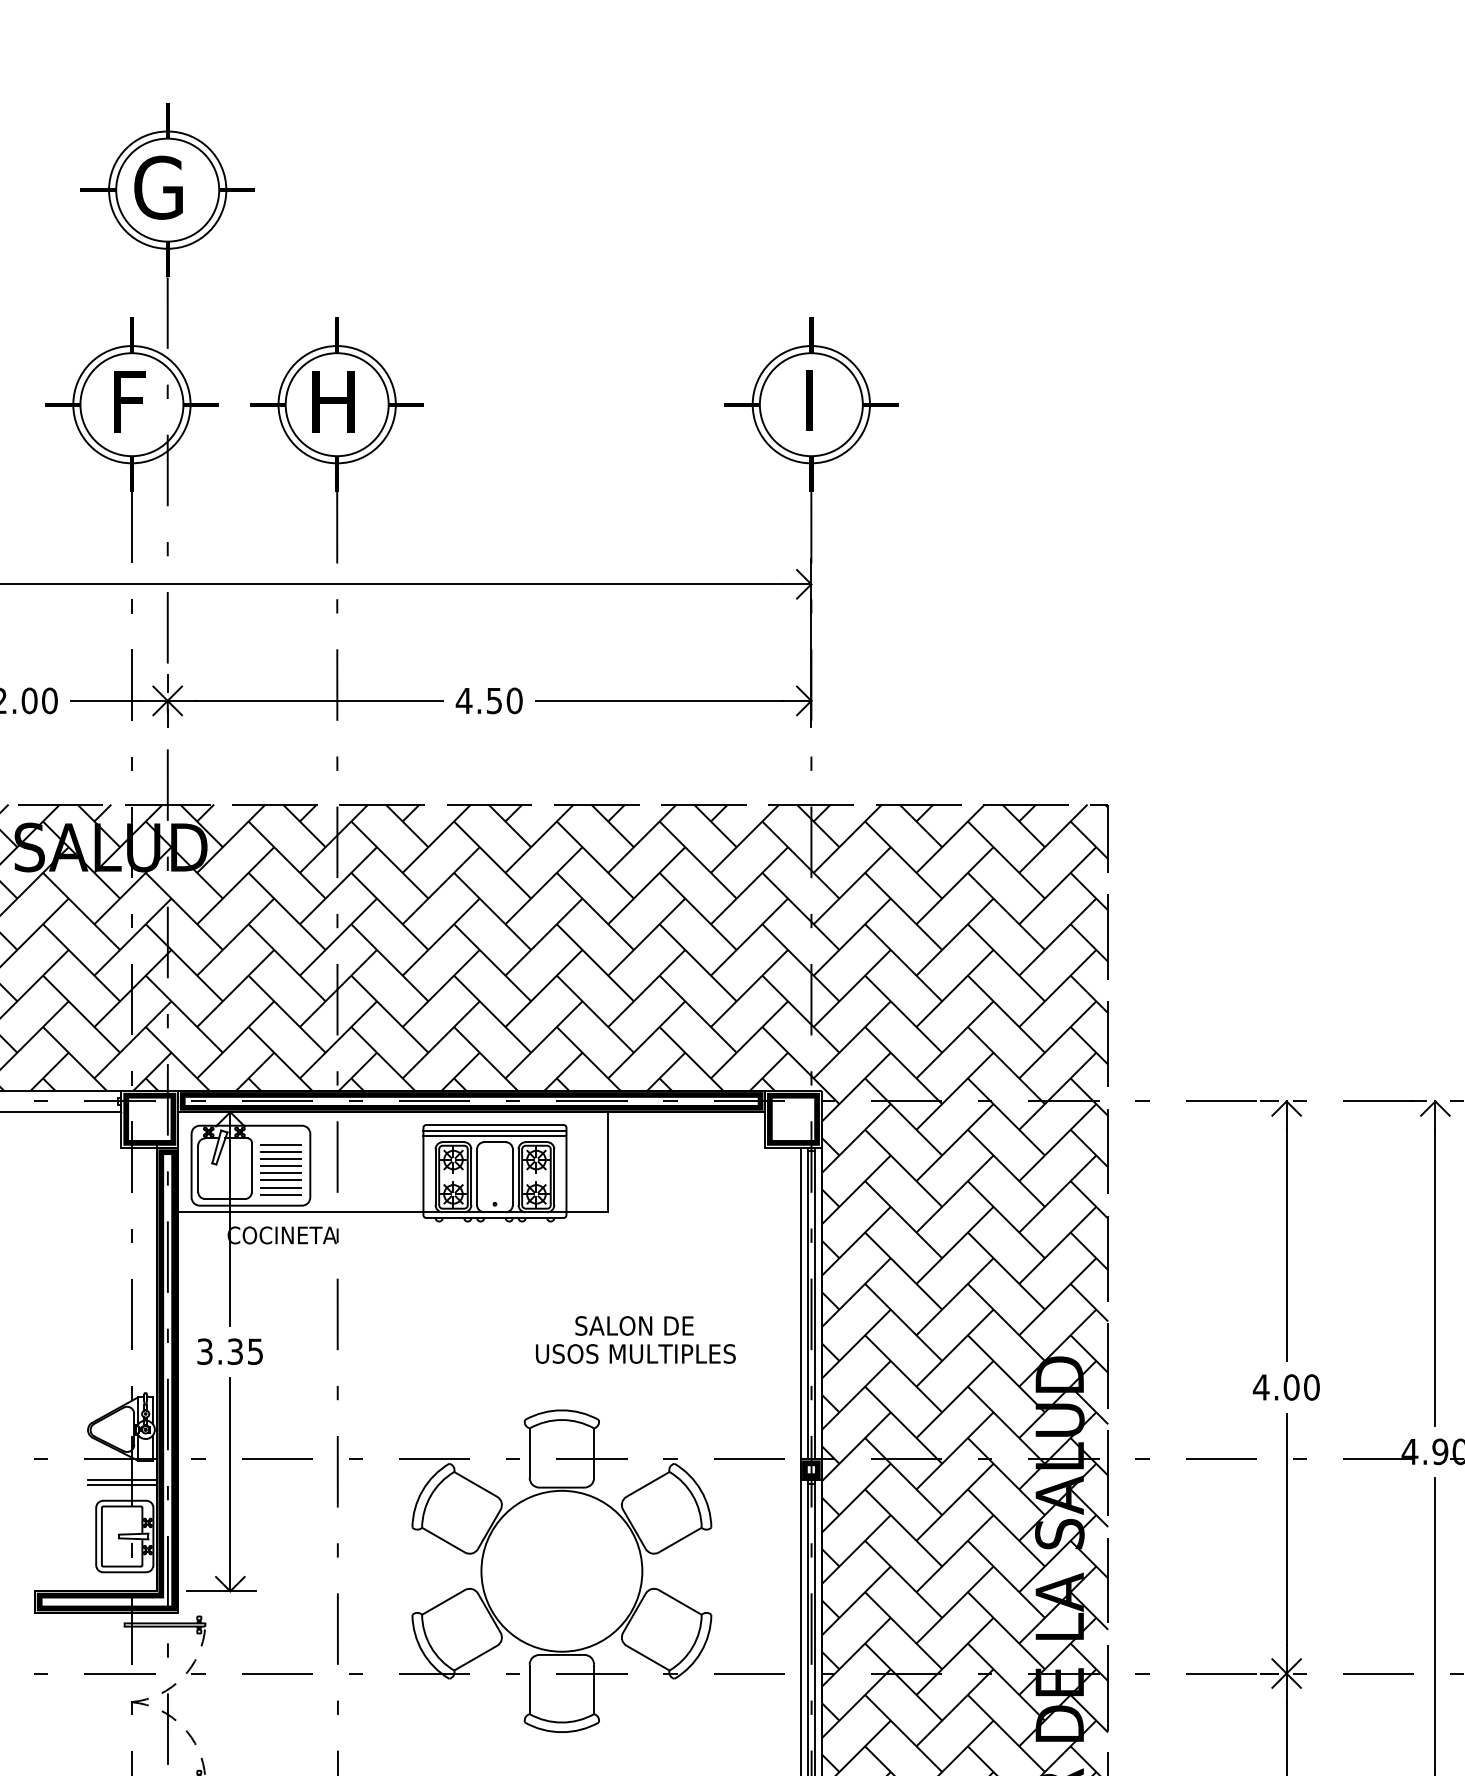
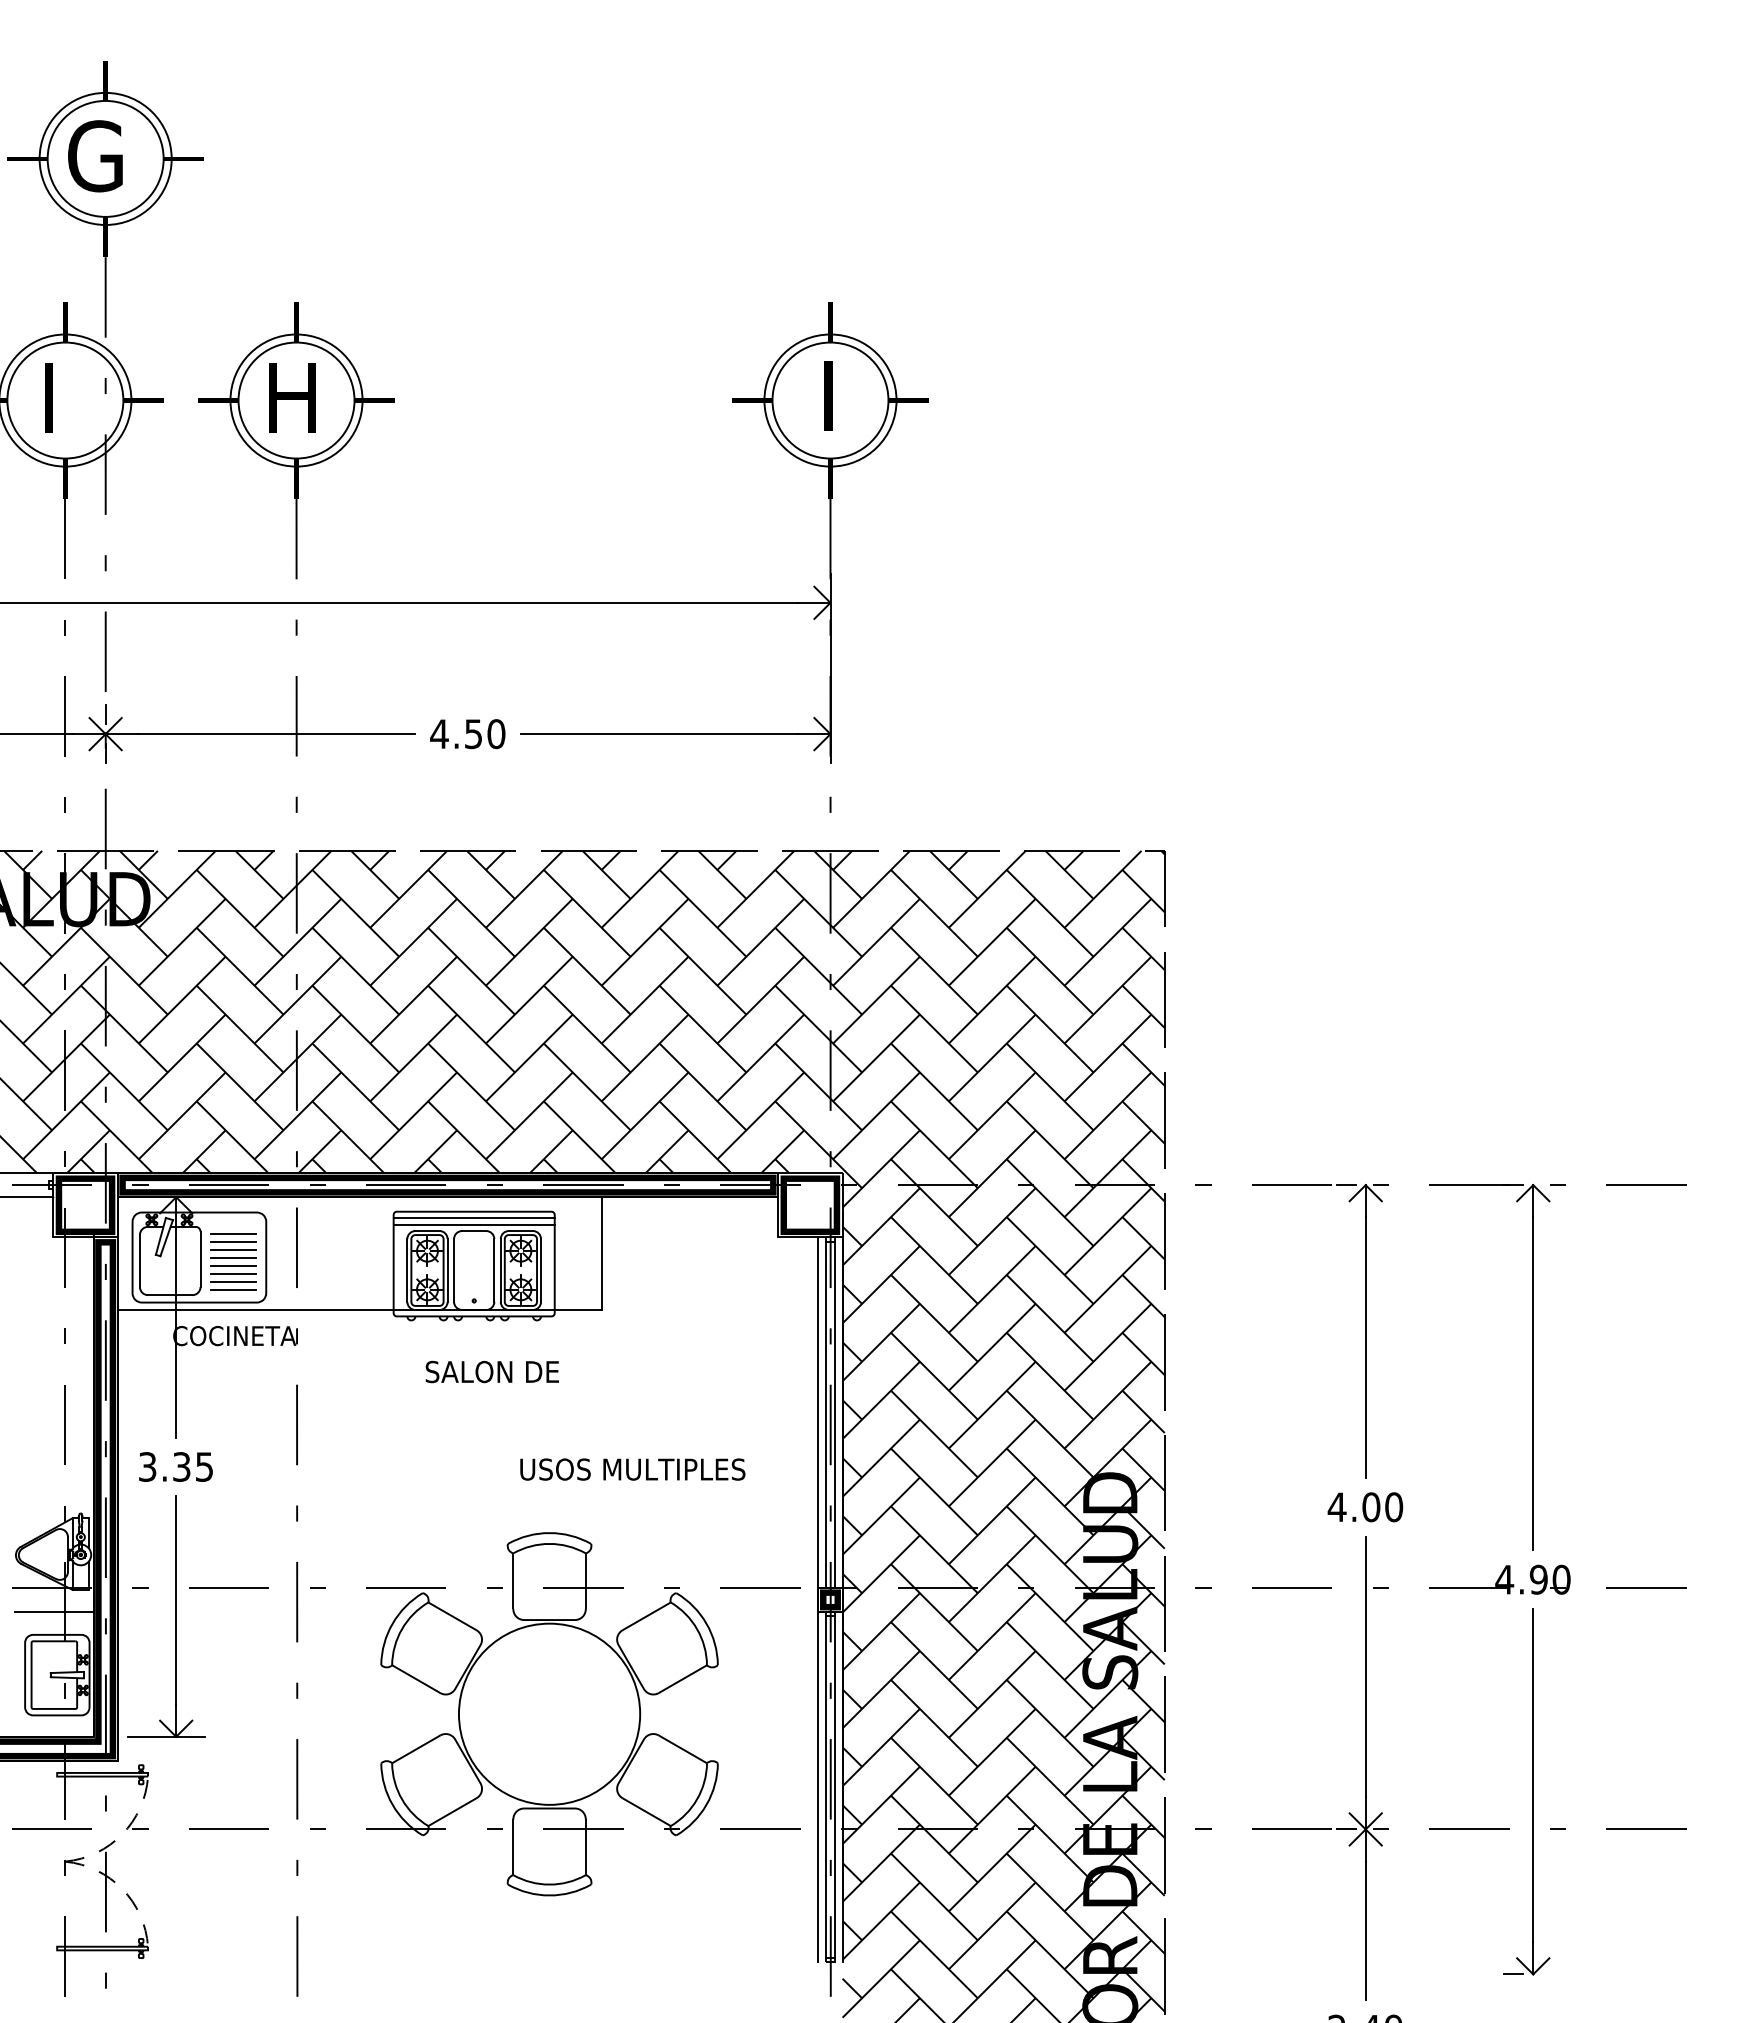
text: (132, 386) -> (66, 380), F -> I
text: (633, 1325) -> (491, 1371), moved
line: (122, 1484) -> (54, 1616), removed

